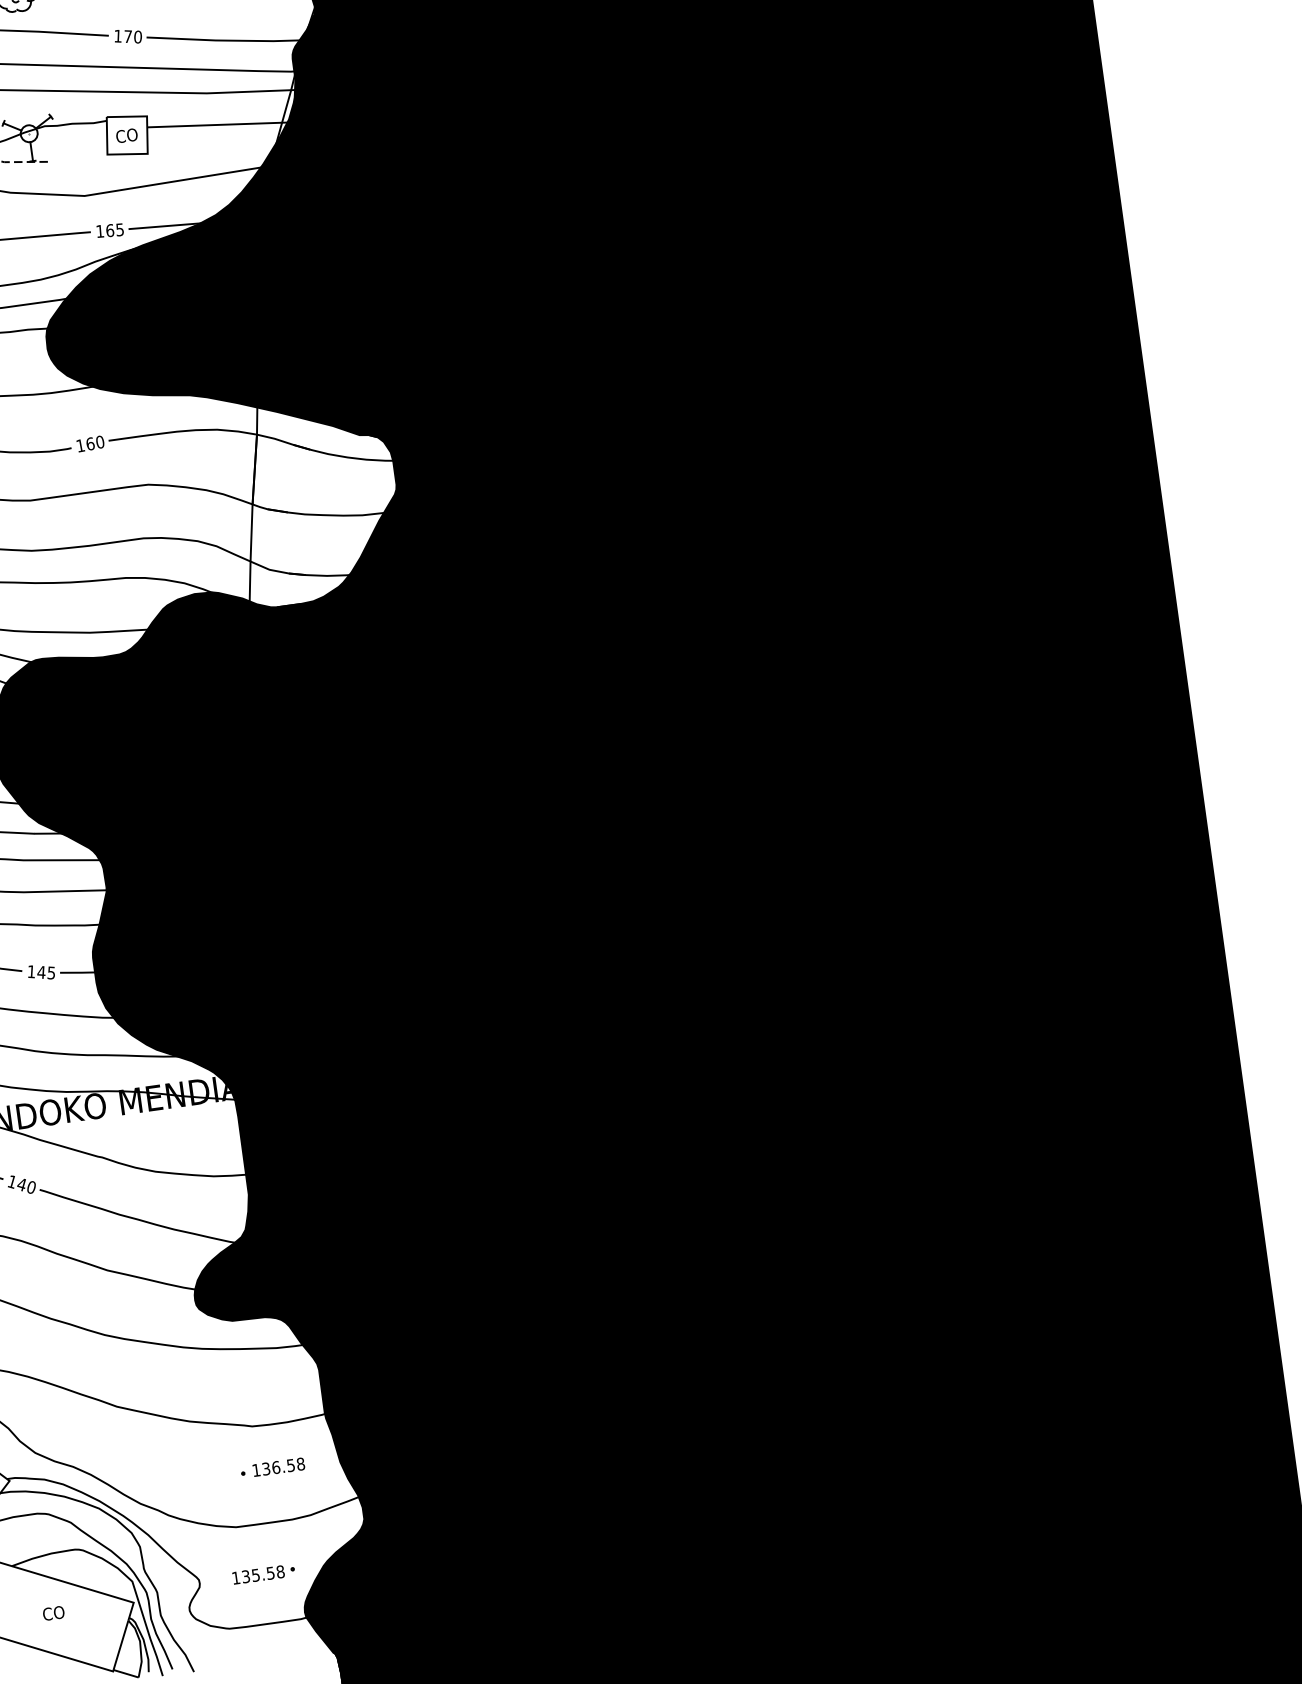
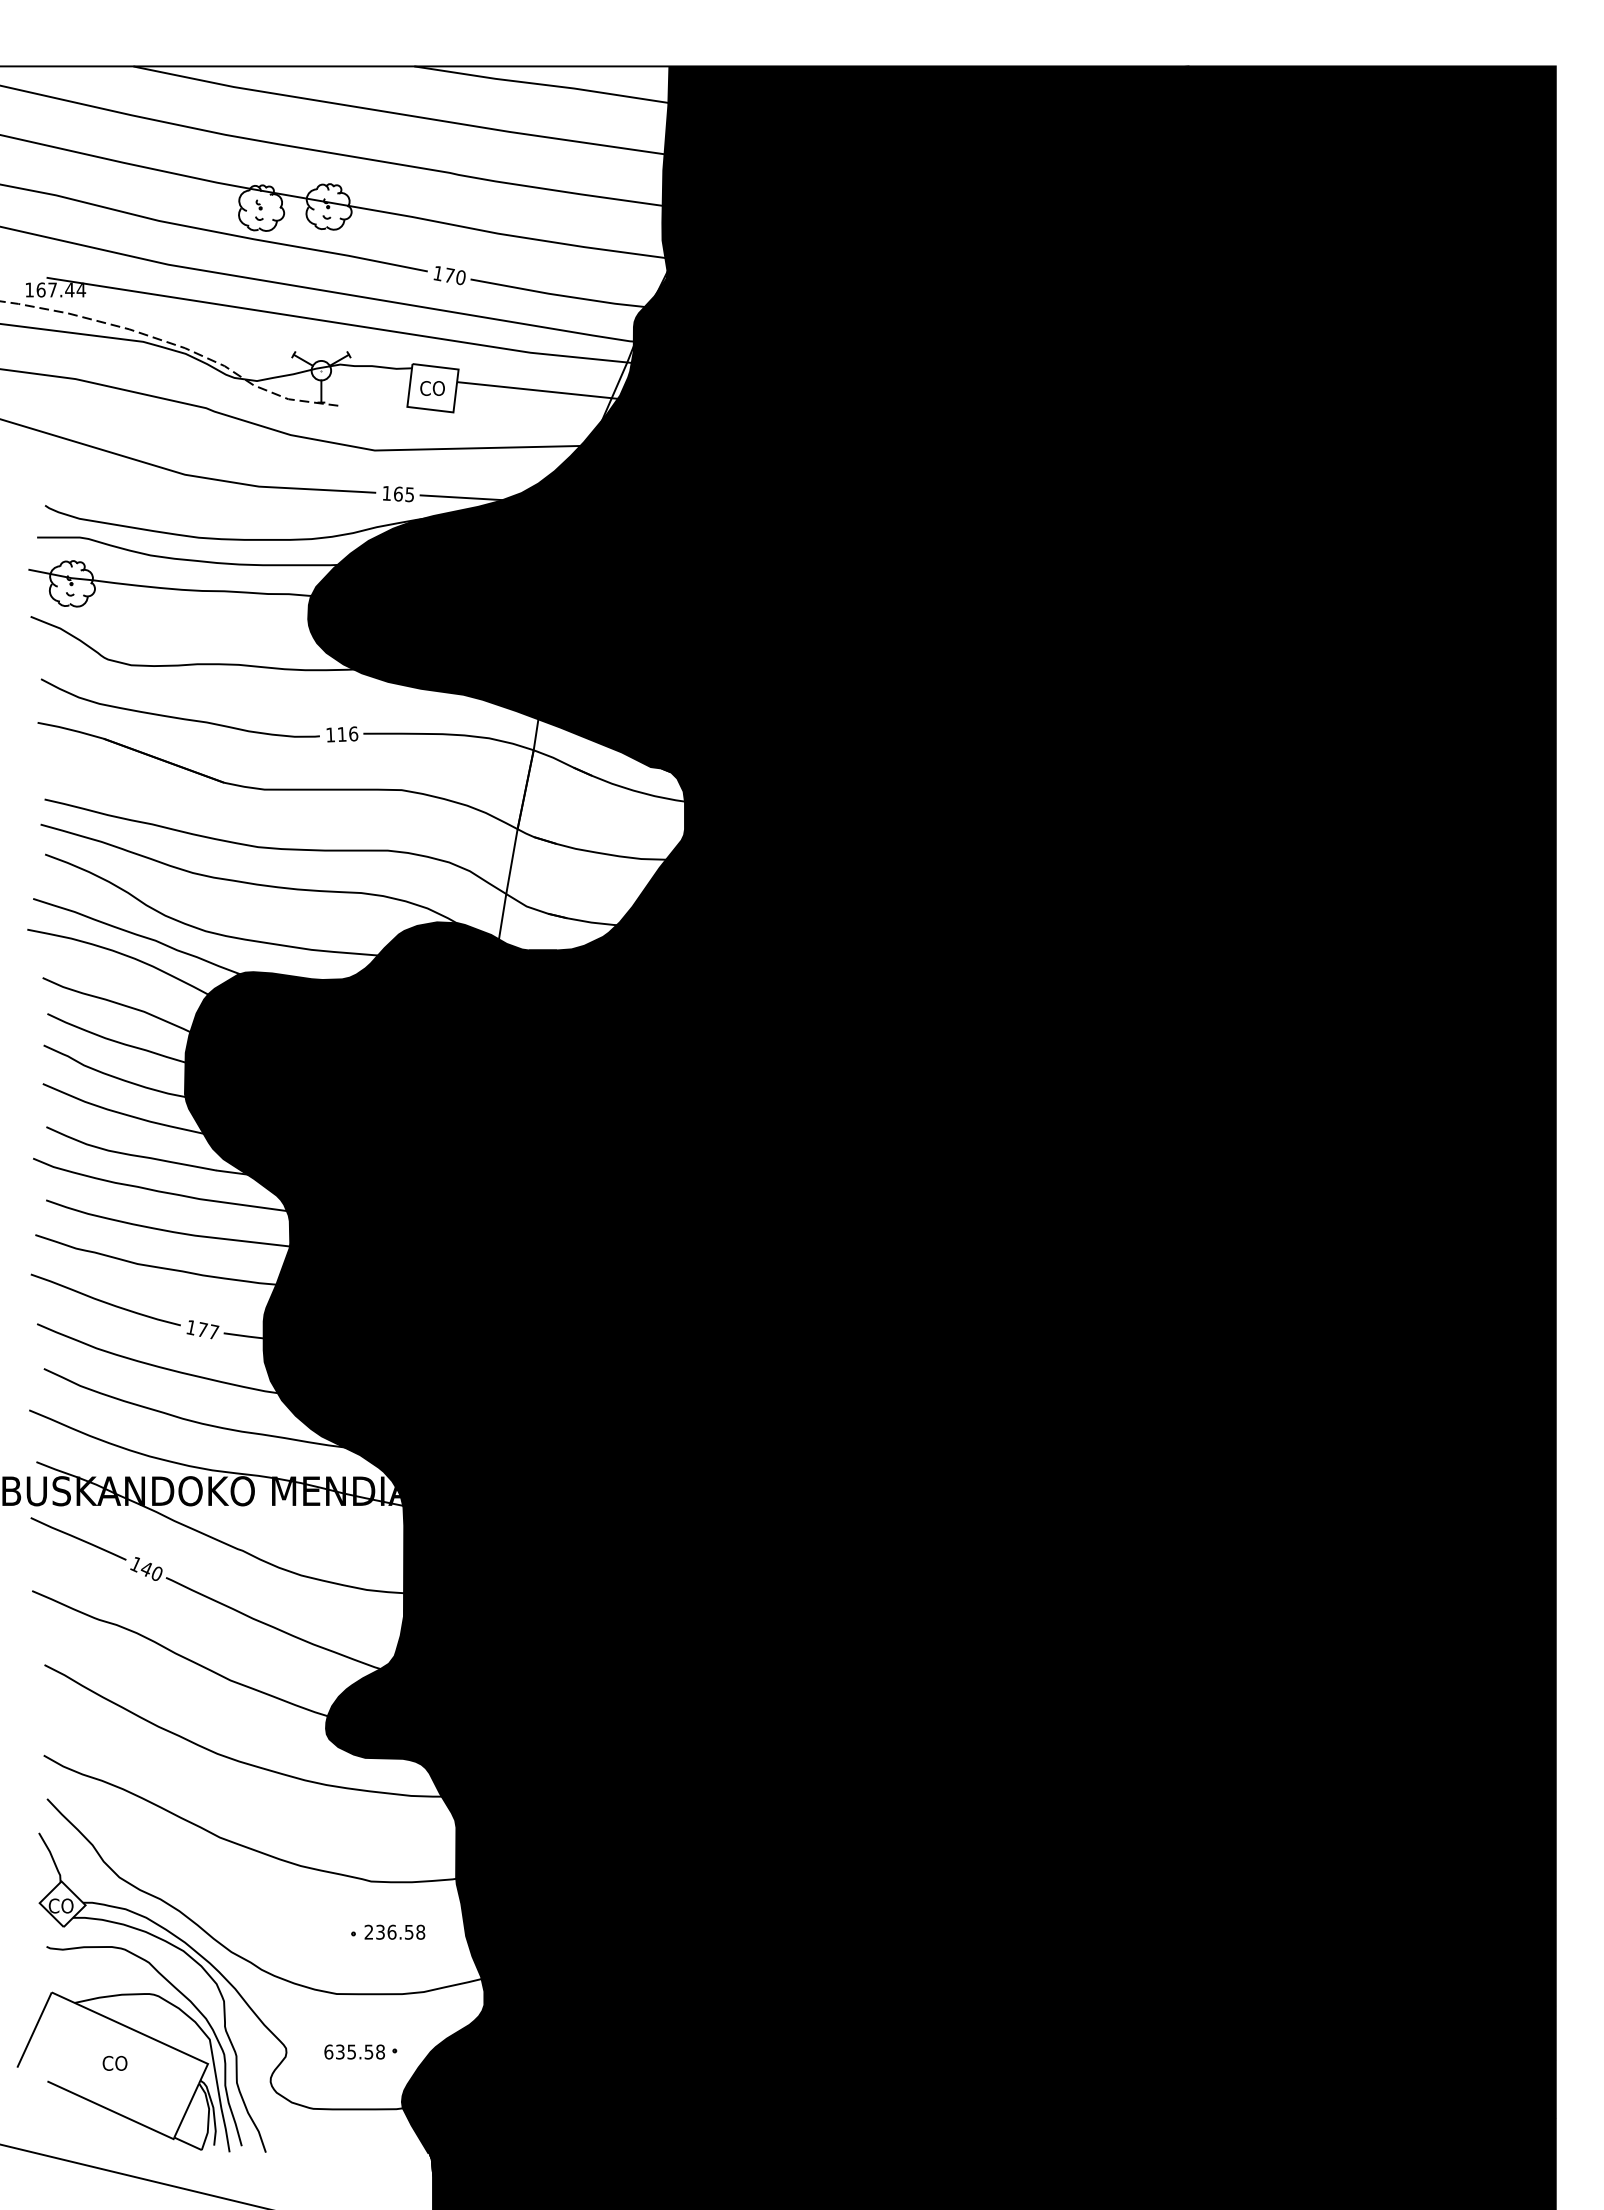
text: (94, 442) -> (347, 733), 160 -> 116
text: (46, 972) -> (208, 1330), 145 -> 177
text: (255, 1469) -> (368, 1931), 136.58 -> 236.58
text: (235, 1577) -> (328, 2051), 135.58 -> 635.58

